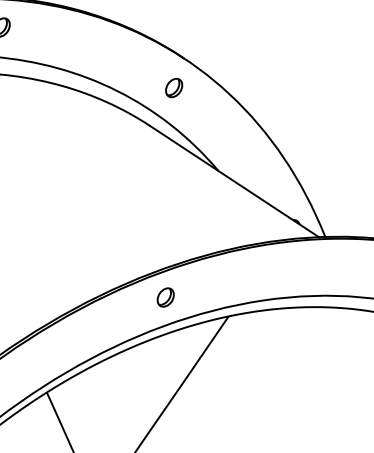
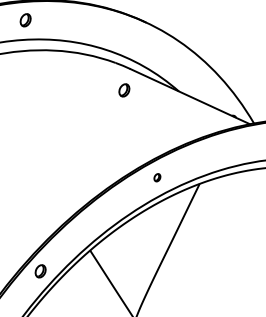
part: (174, 88) -> (124, 90), moved
part: (166, 296) -> (157, 177), size x0.6

